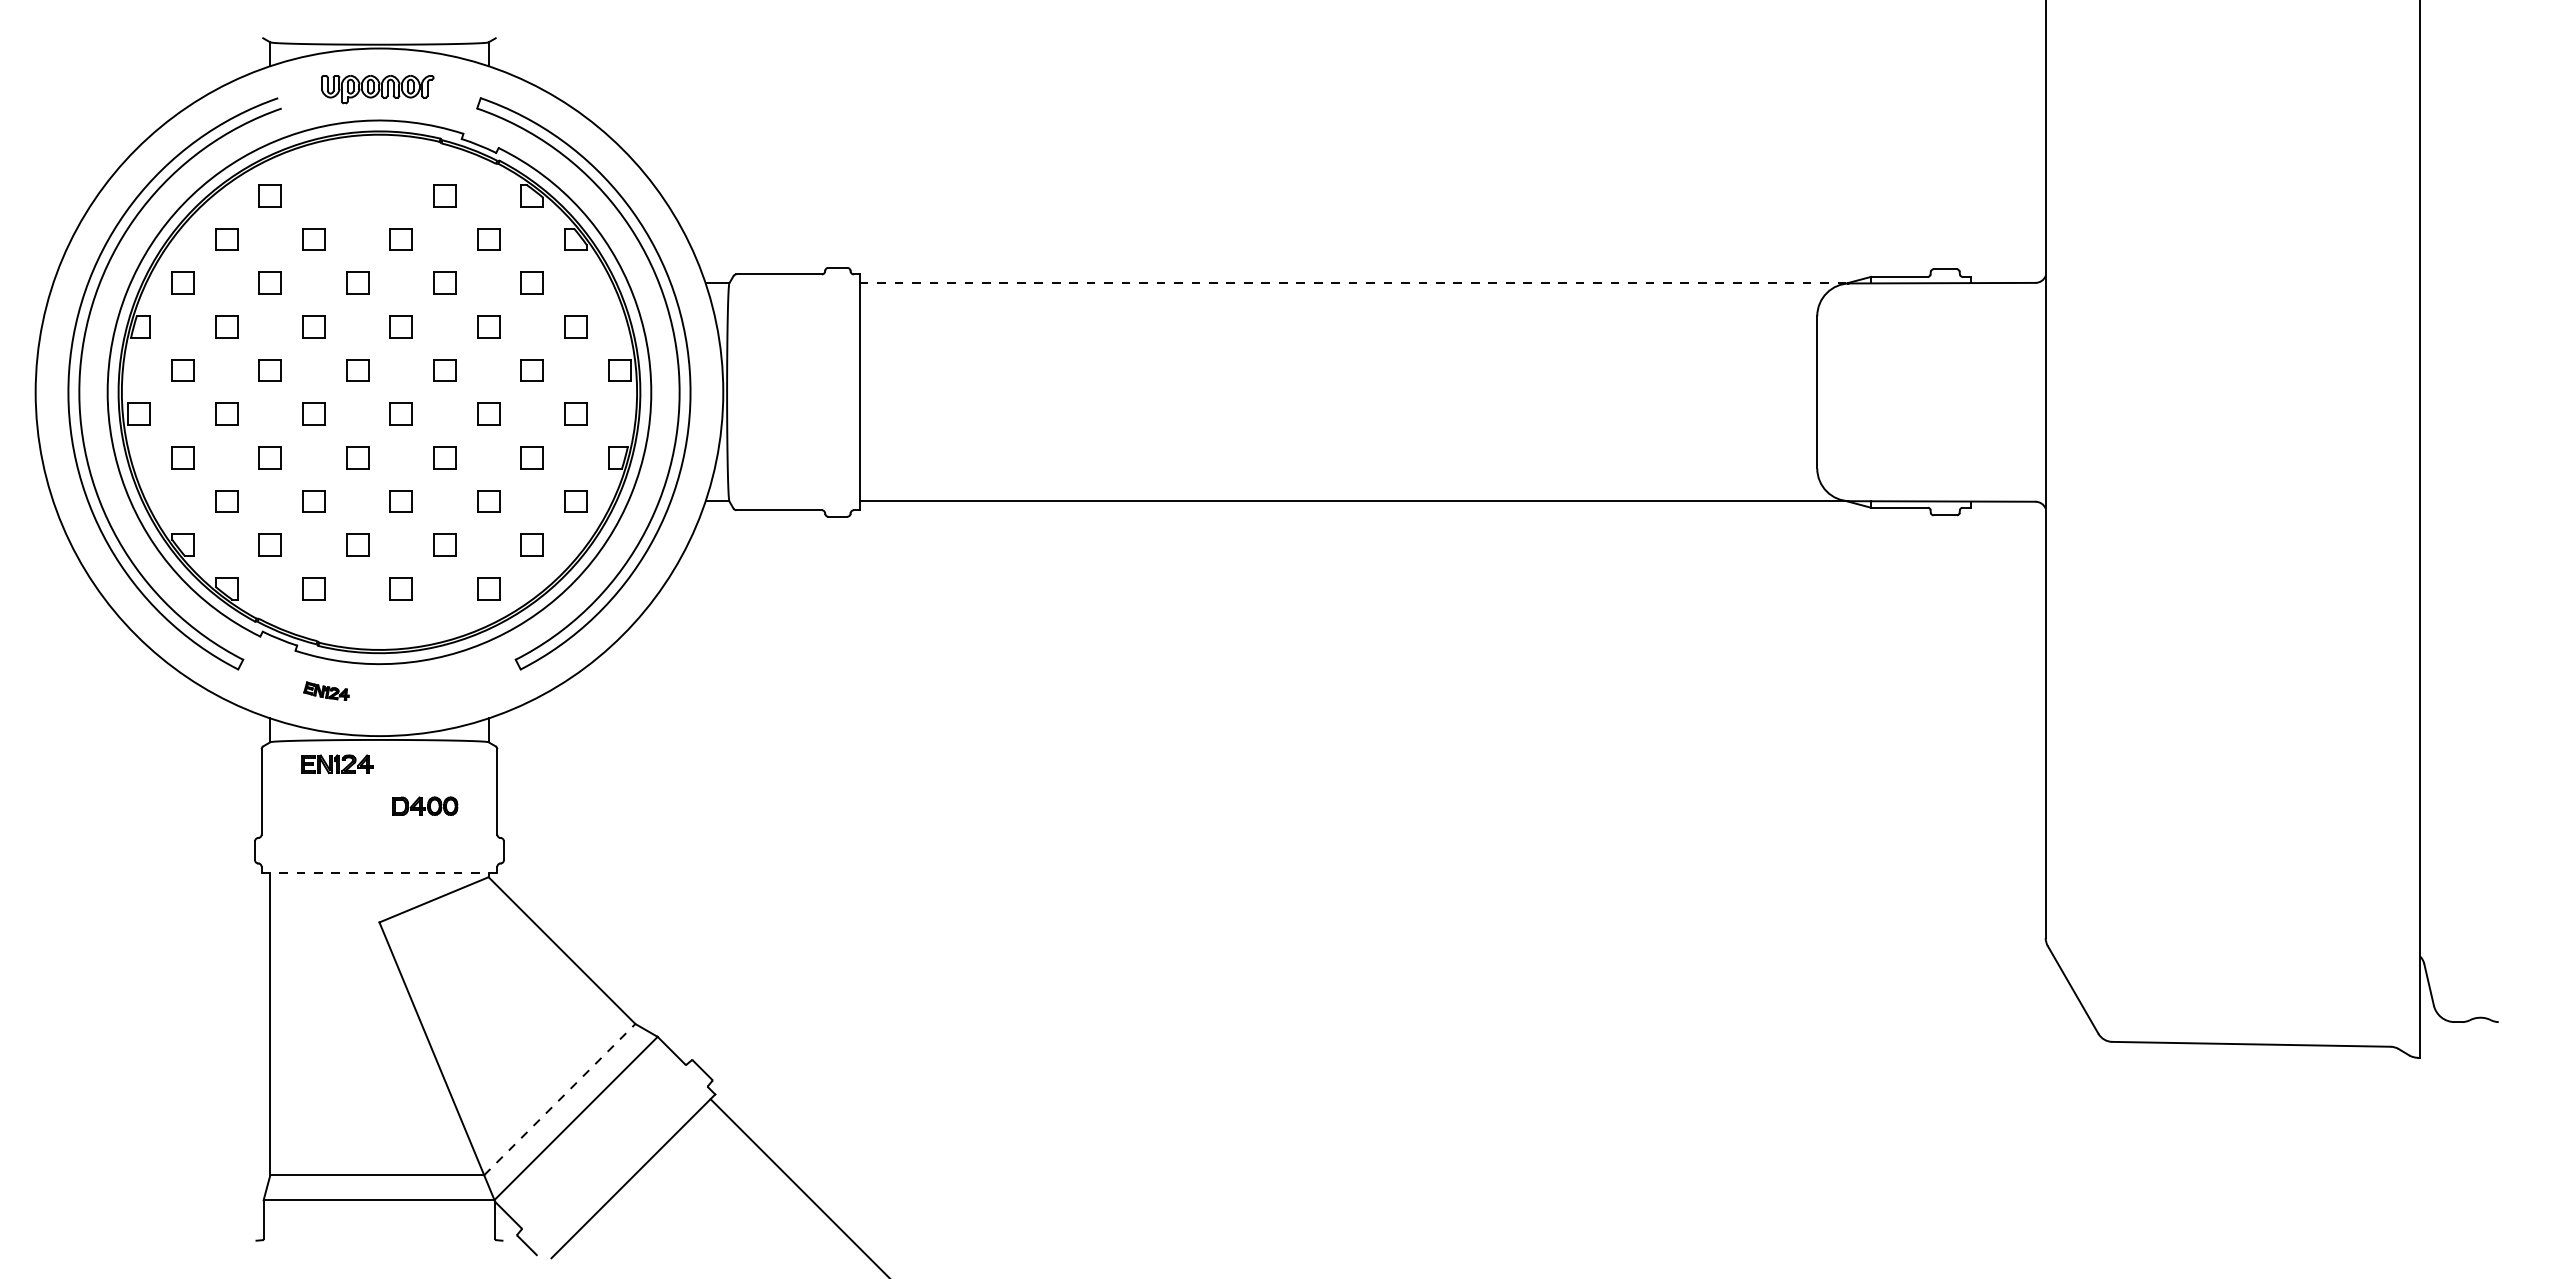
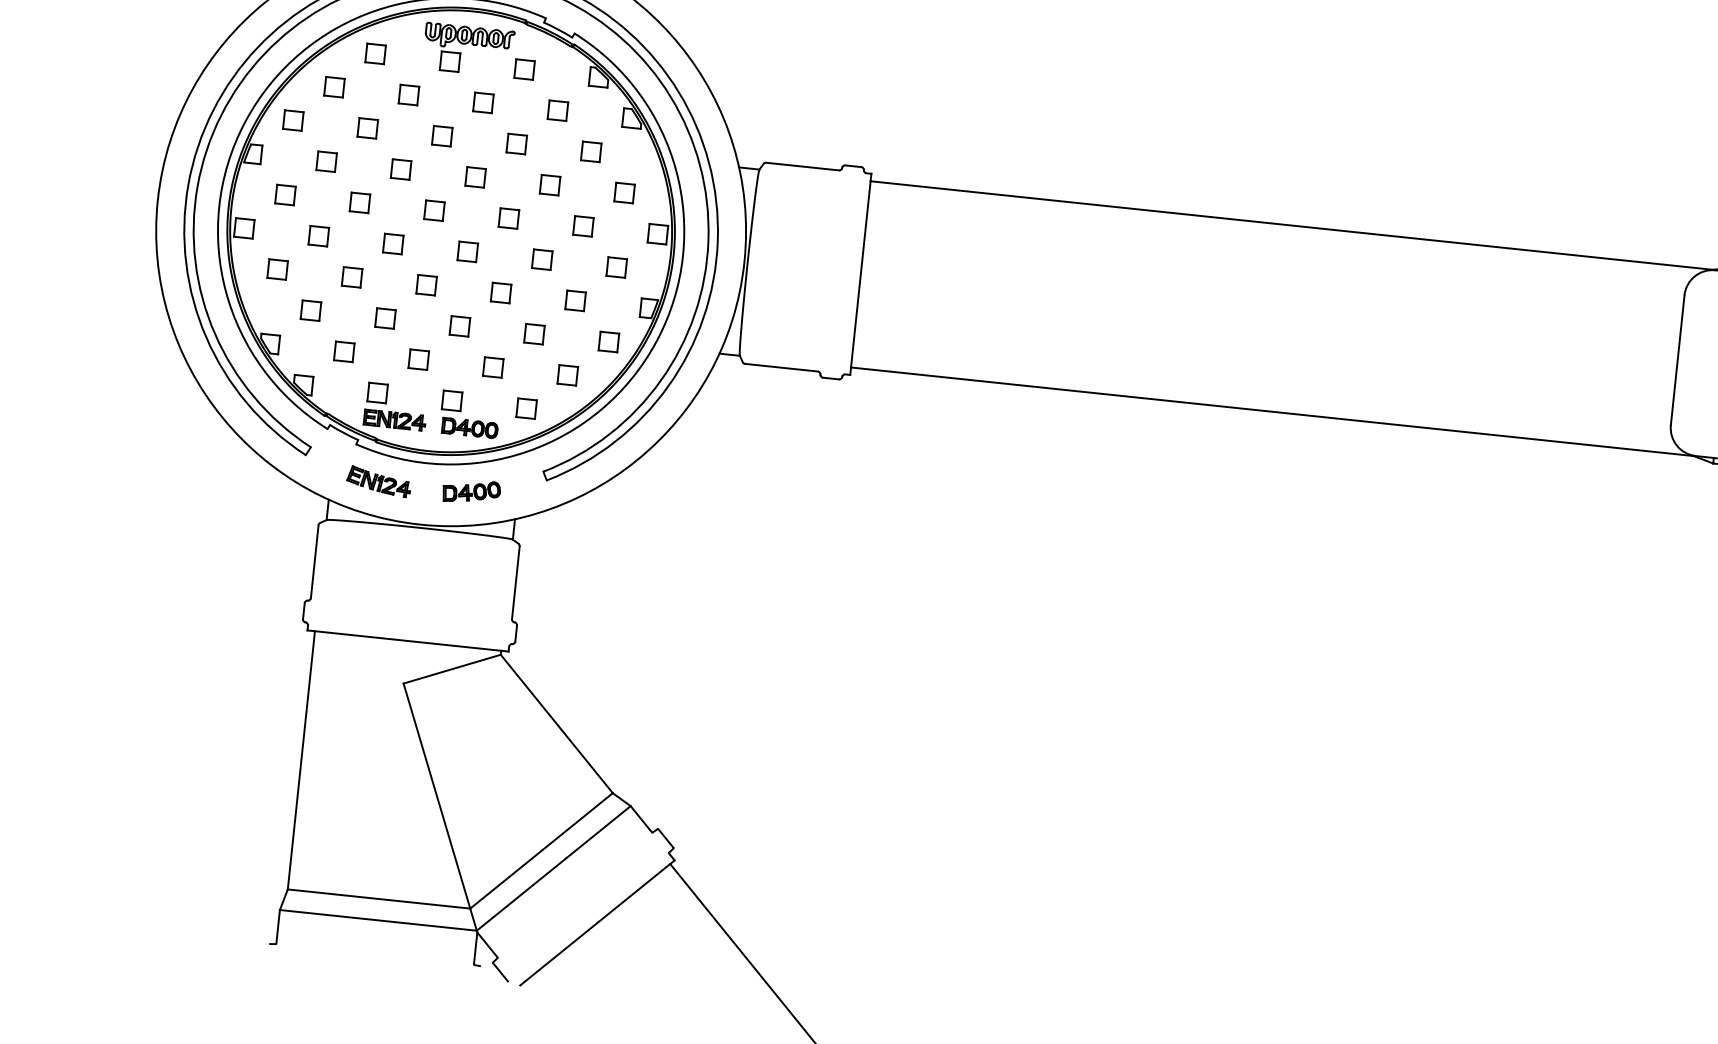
part: (374, 173) -> (466, 44), added
line: (1353, 283) -> (1291, 225), dashed -> solid
part: (326, 690) -> (379, 480), size x1.67
part: (434, 691) -> (471, 491), added
part: (337, 763) -> (395, 419), moved
part: (425, 805) -> (470, 427), moved
line: (379, 872) -> (408, 640), dashed -> solid
line: (559, 1099) -> (541, 850), dashed -> solid

